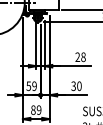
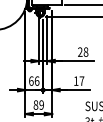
text: (31, 85) -> (34, 80), 59 -> 66
text: (76, 86) -> (79, 81), 30 -> 17

